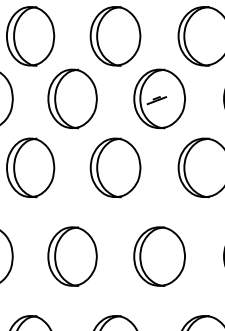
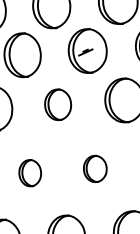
part: (115, 167) -> (58, 104), size x0.7
part: (72, 256) -> (30, 173), size x0.6
part: (159, 256) -> (95, 168), size x0.6

